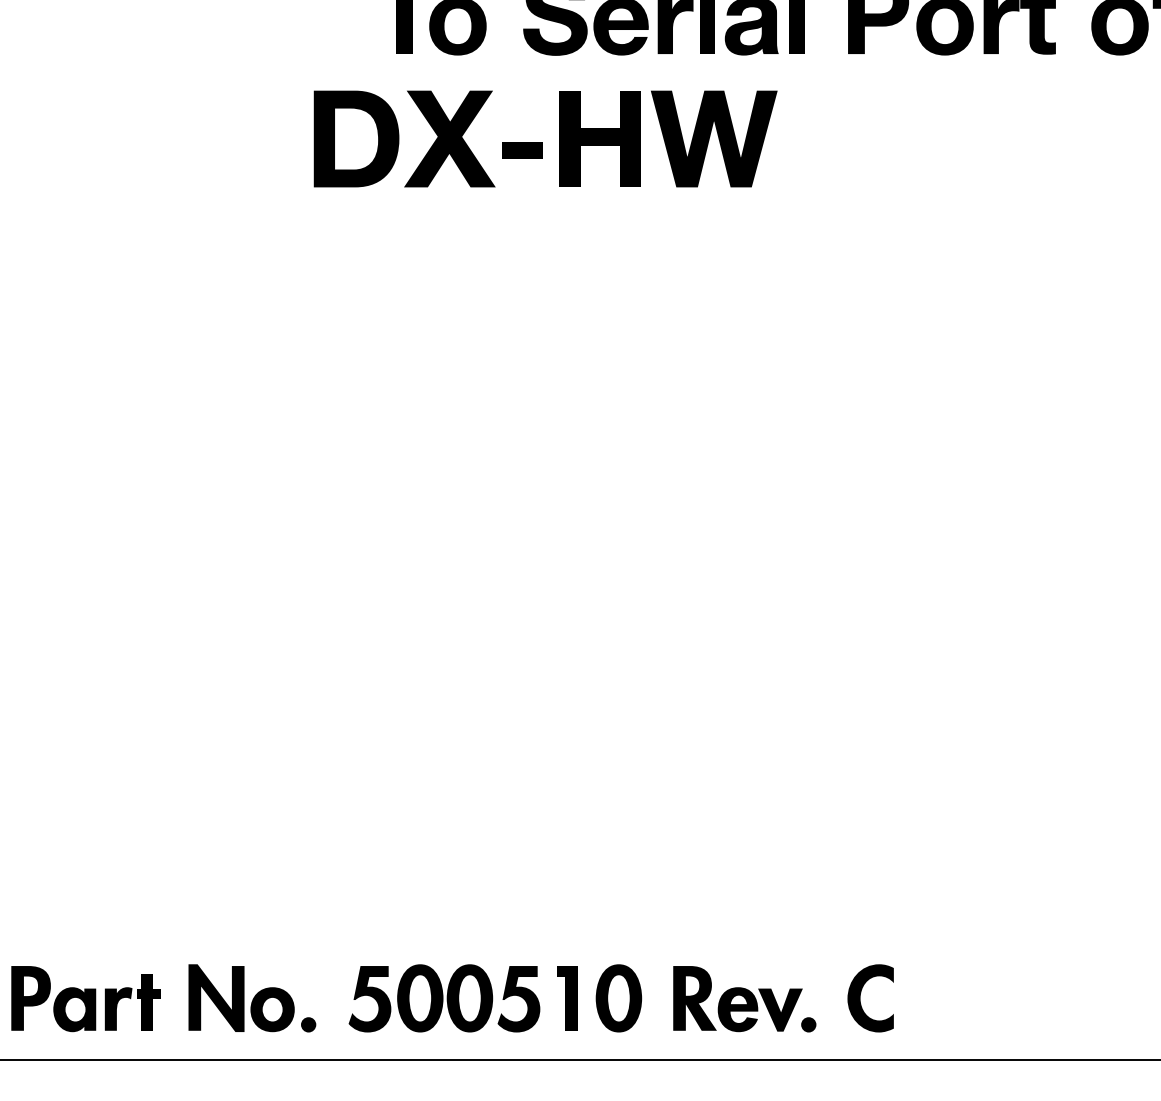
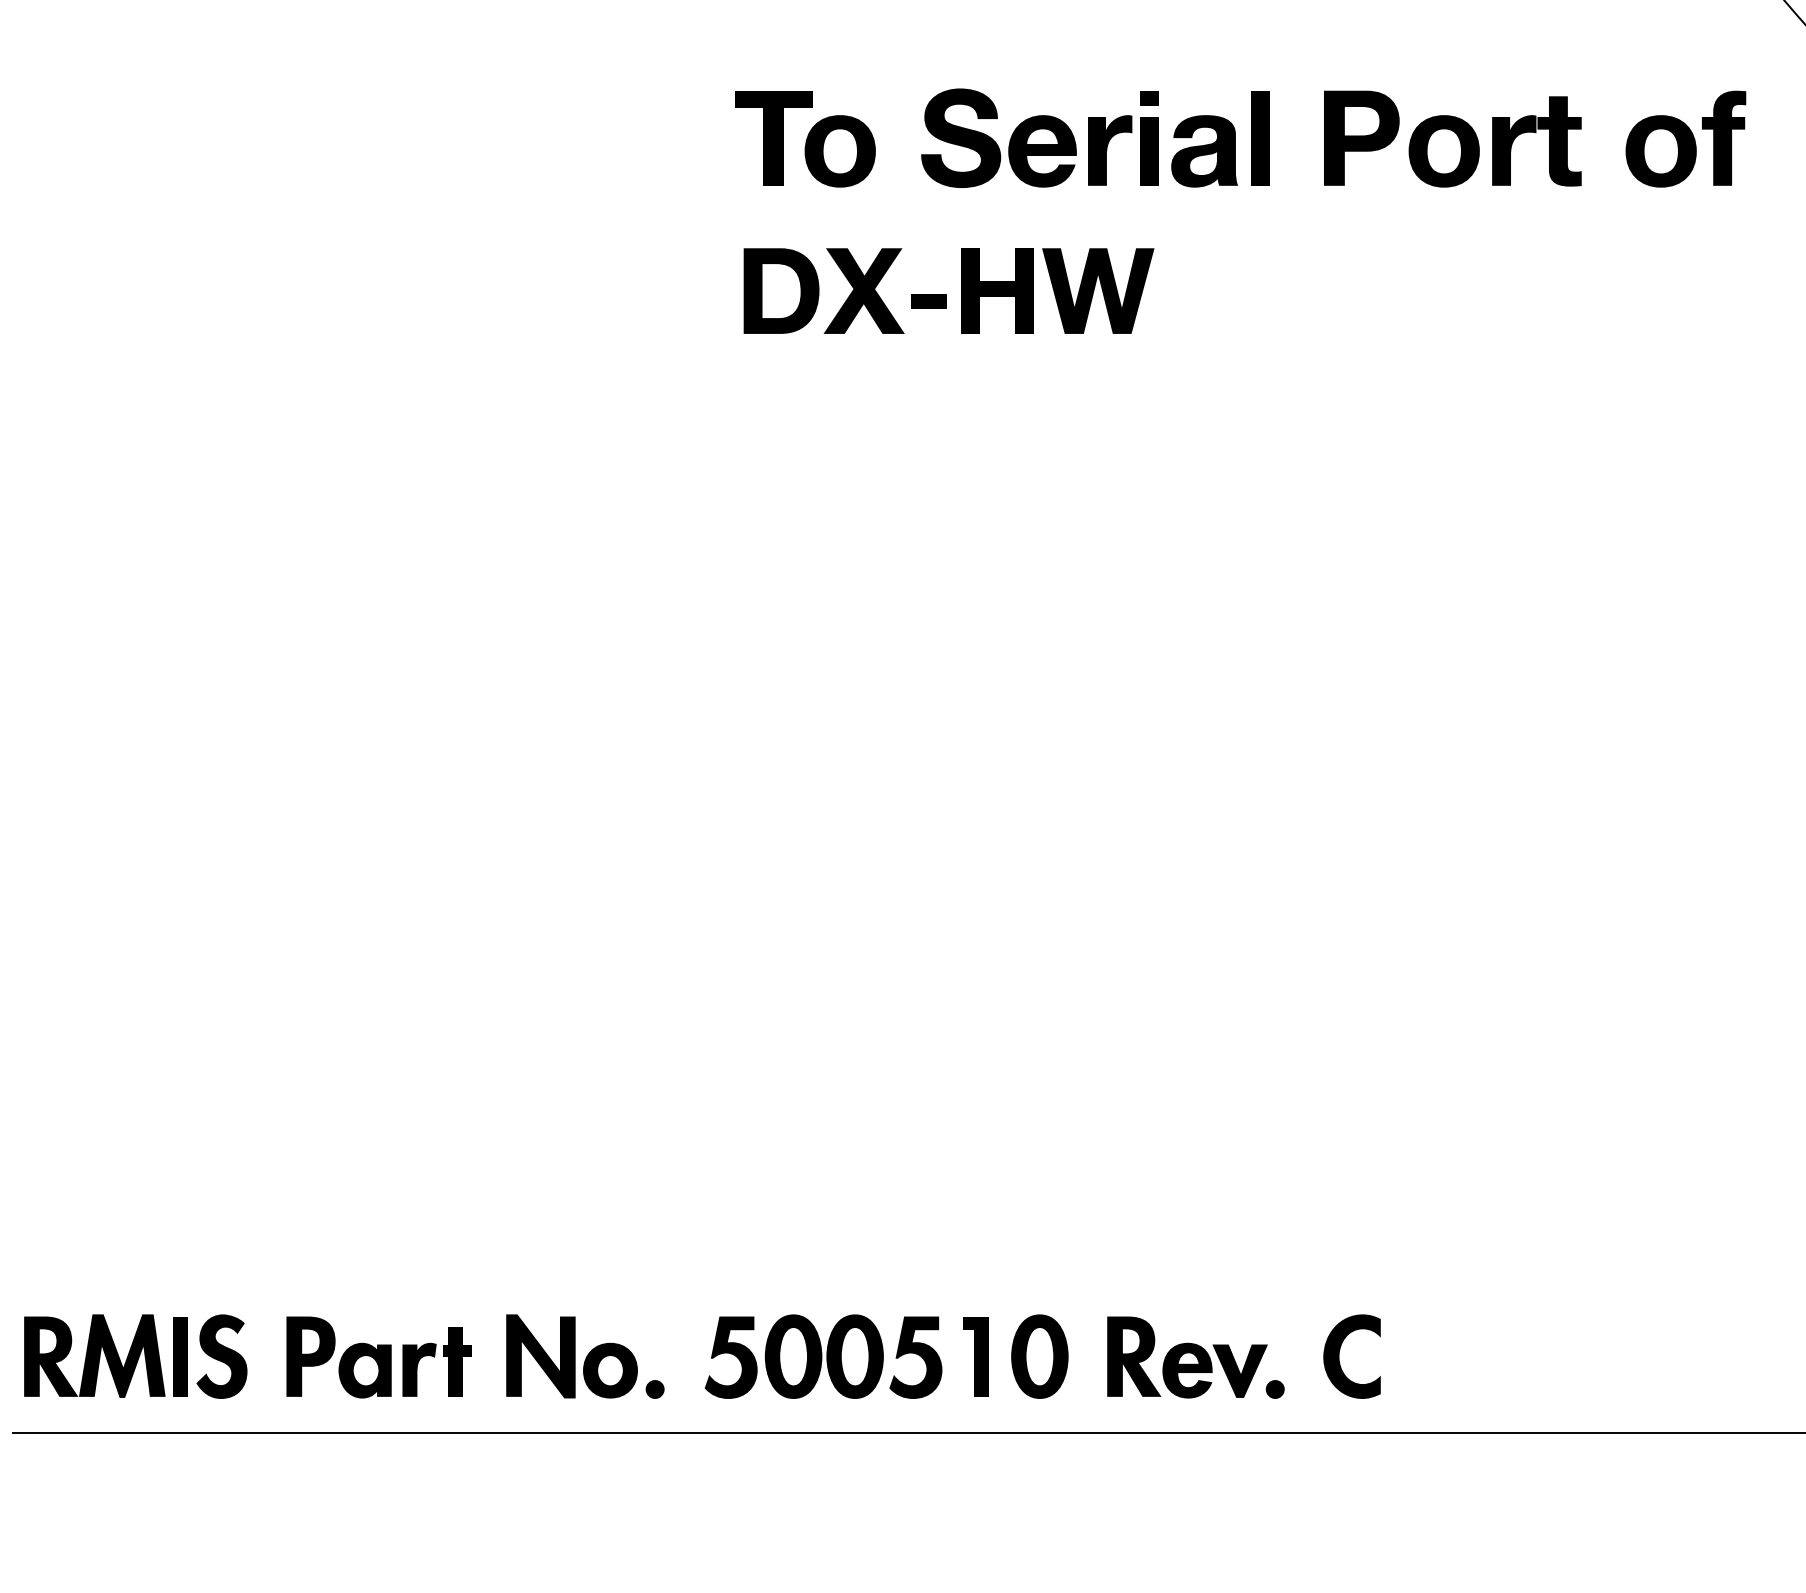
part: (545, 138) -> (948, 290), size x0.71

